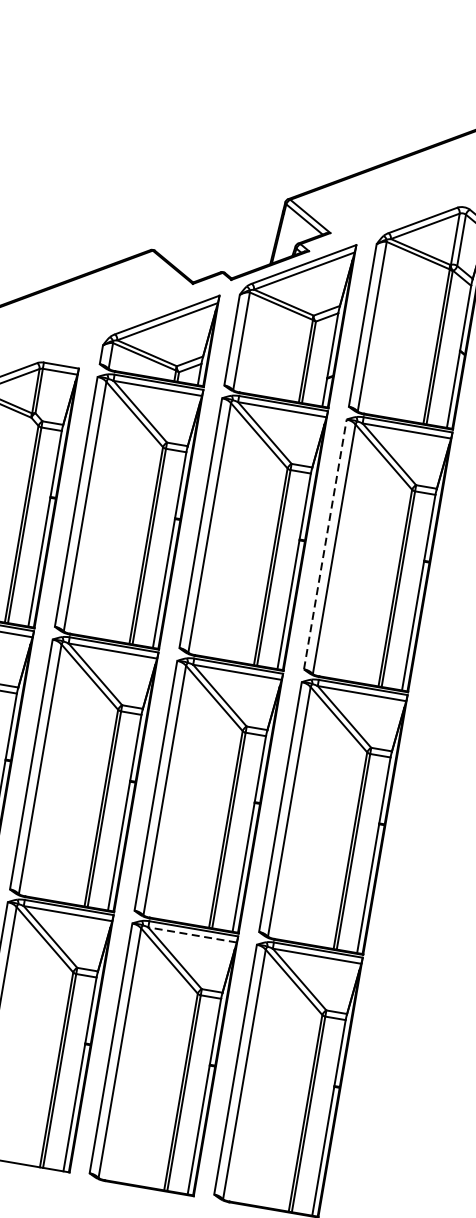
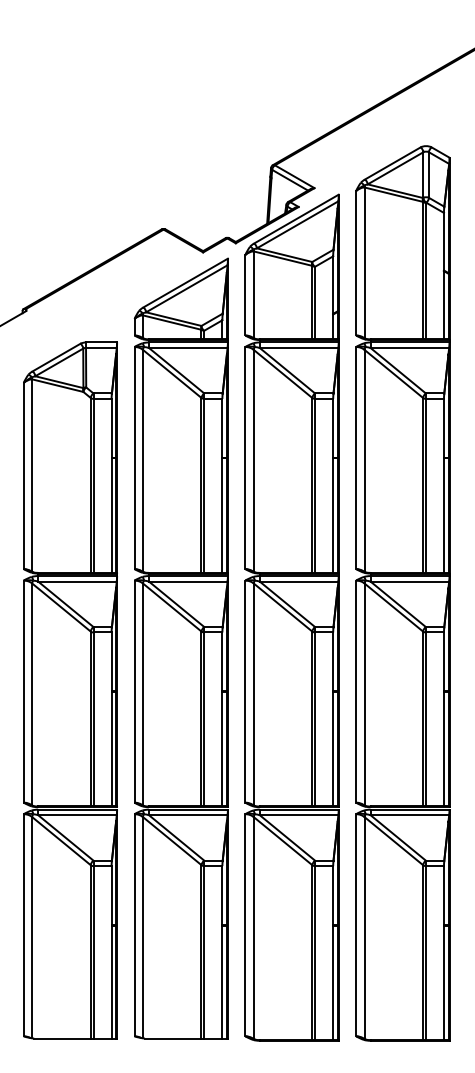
line: (325, 543) -> (356, 457), dashed -> solid
line: (191, 935) -> (298, 815), dashed -> solid

